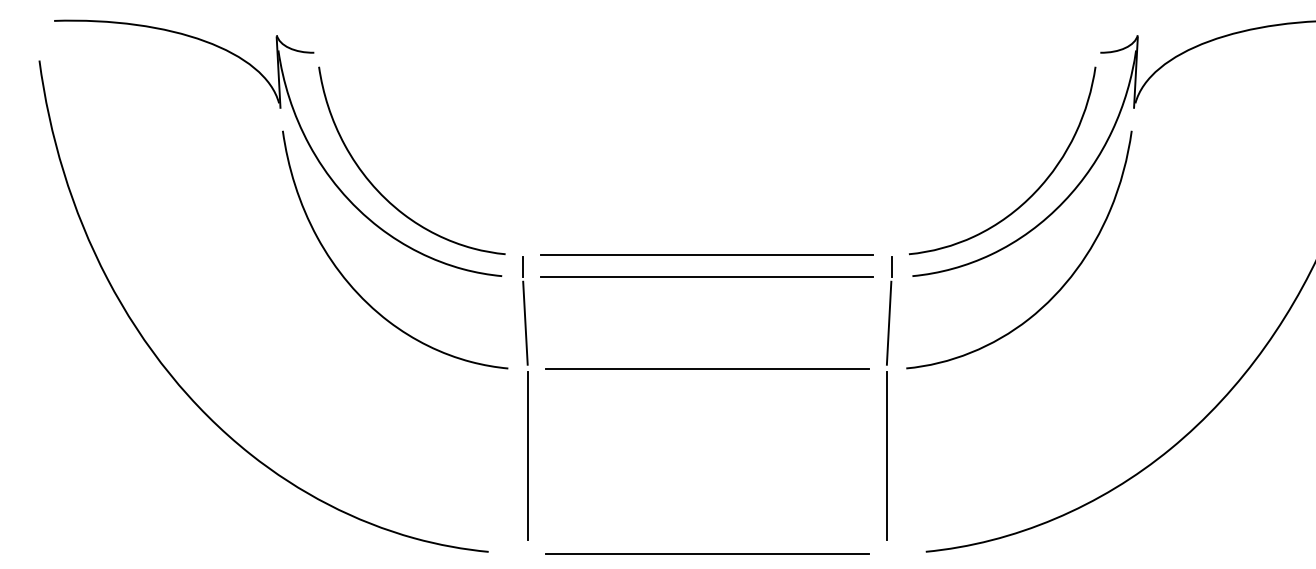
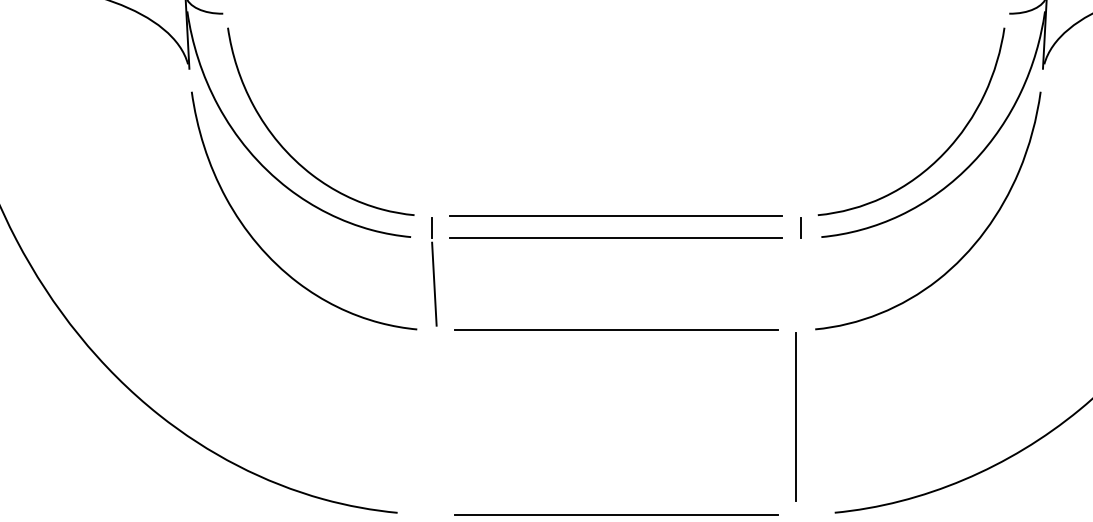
line: (888, 322) -> (797, 283), removed
line: (527, 455) -> (436, 416), removed

